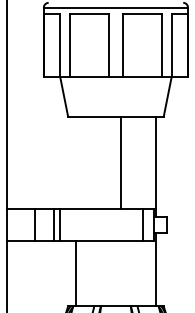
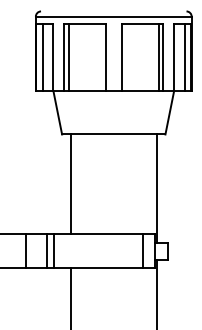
line: (50, 45) -> (43, 57), added
line: (74, 45) -> (68, 57), added
line: (157, 45) -> (158, 57), added
line: (181, 45) -> (184, 57), added
line: (121, 162) -> (71, 184), moved

